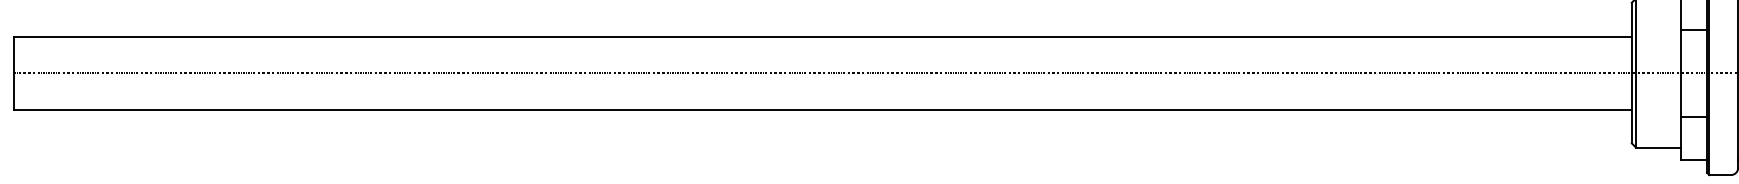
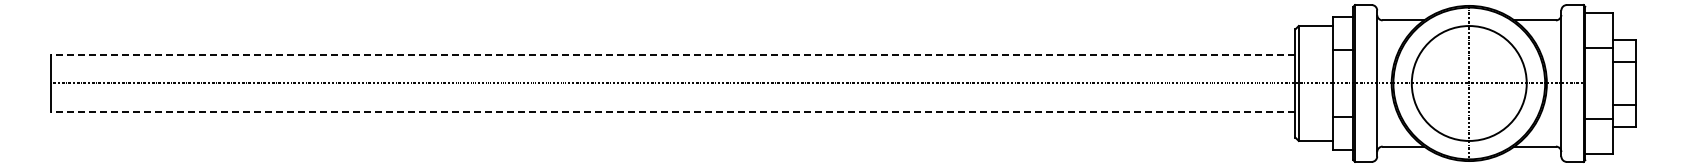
line: (822, 36) -> (672, 55), solid -> dashed
line: (822, 109) -> (672, 111), solid -> dashed

